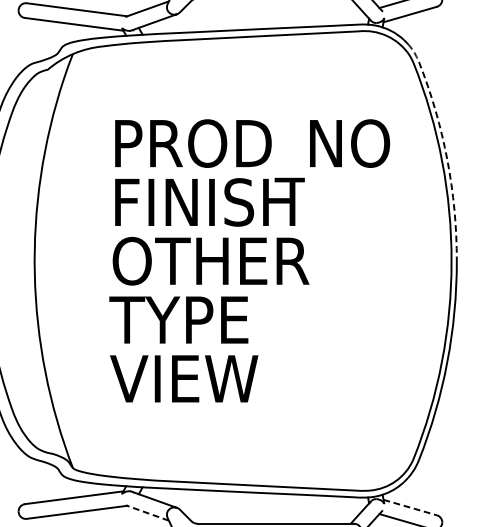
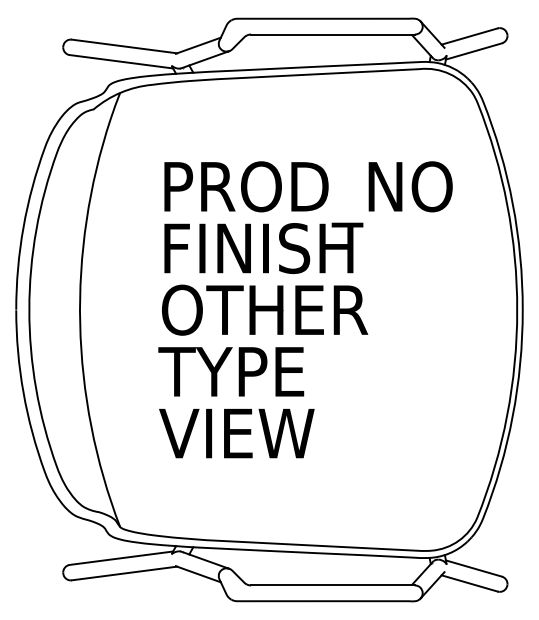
line: (445, 147) -> (510, 190), dashed -> solid
line: (410, 507) -> (474, 568), dashed -> solid
line: (147, 513) -> (198, 574), dashed -> solid

